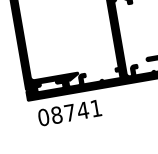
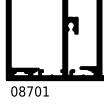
text: (82, 110) -> (37, 91), 08741 -> 08701

